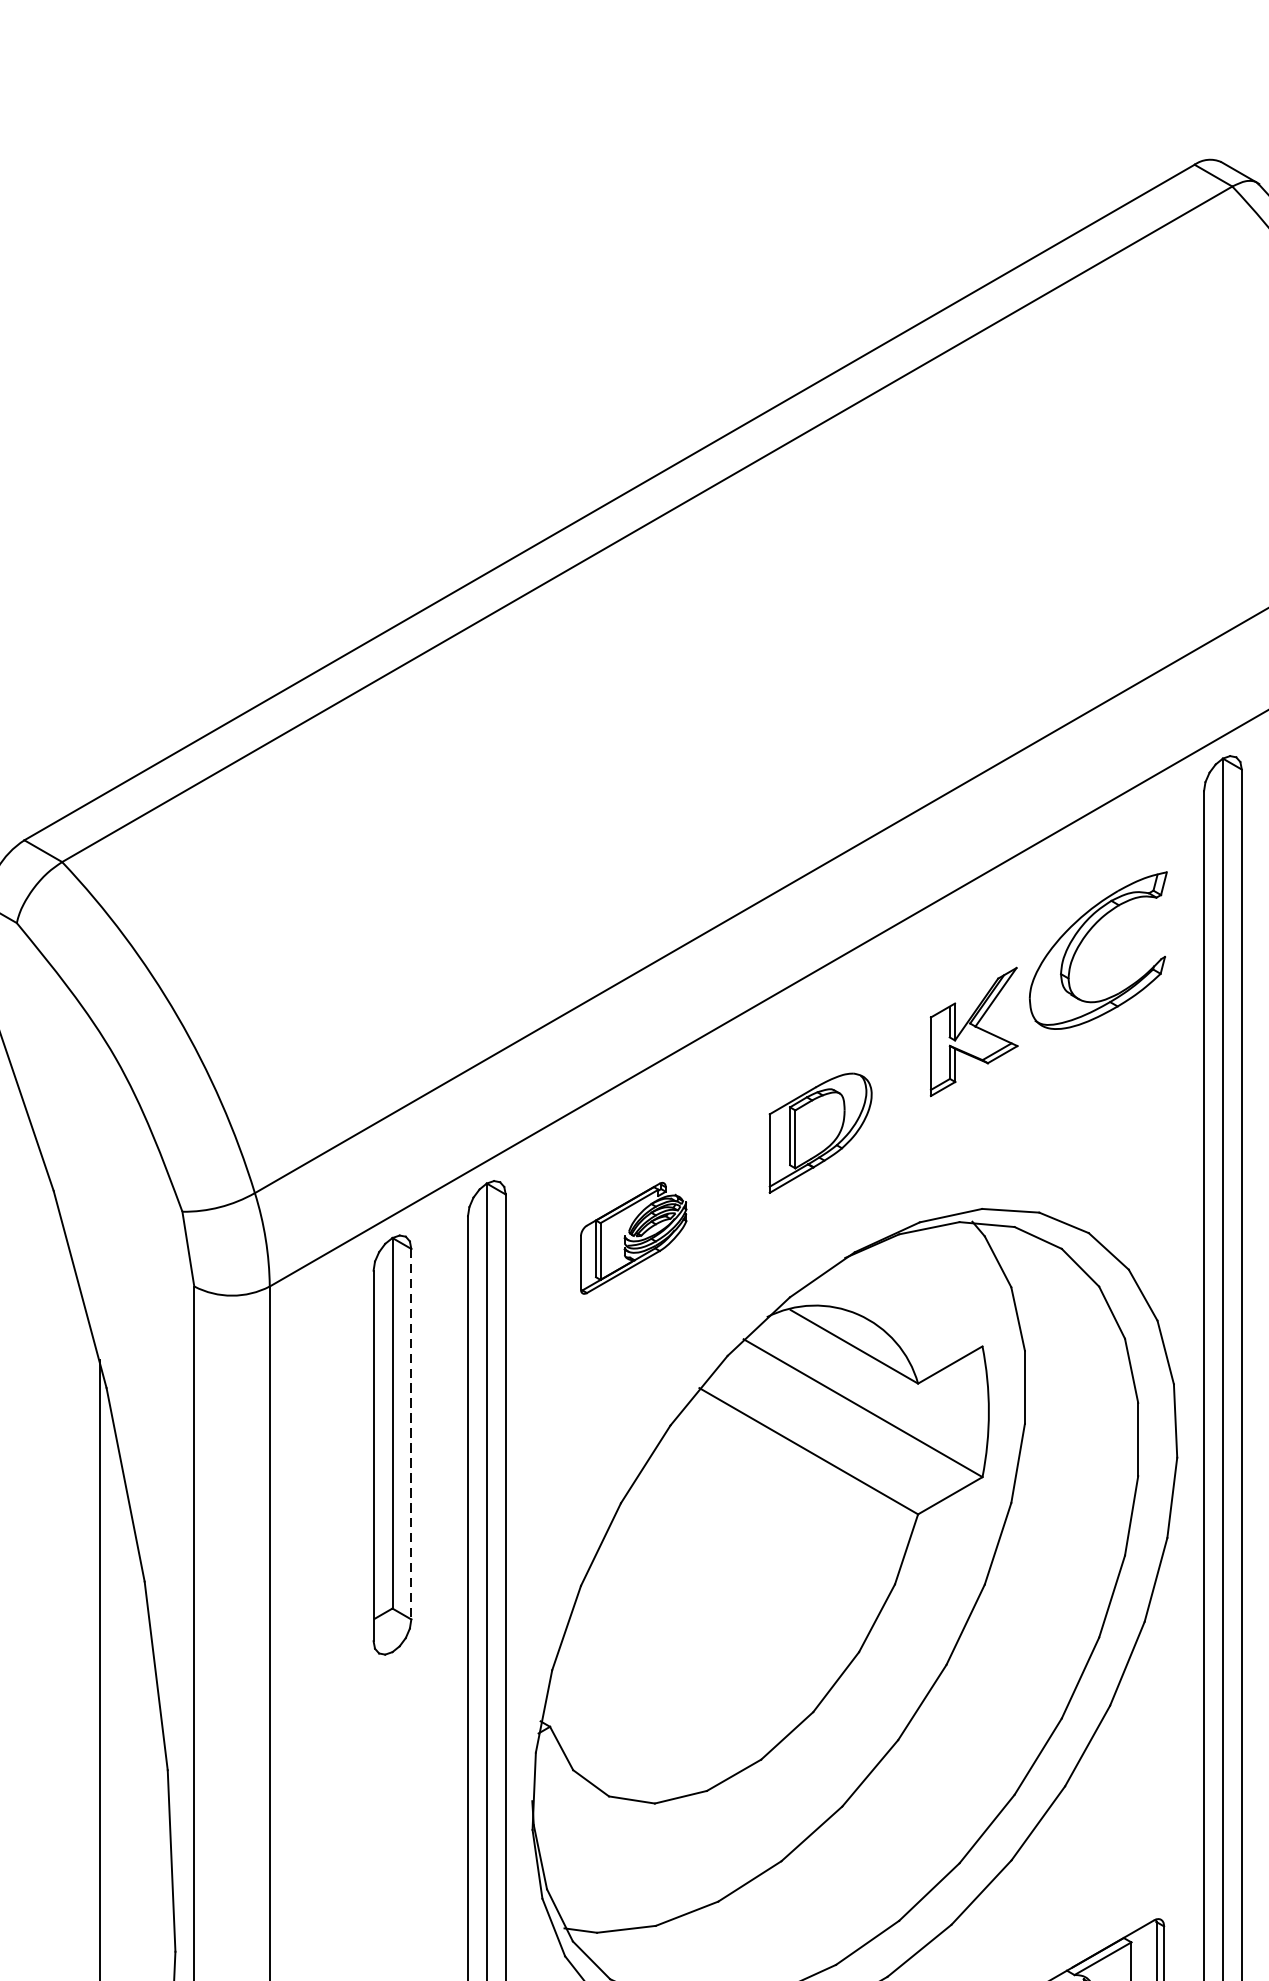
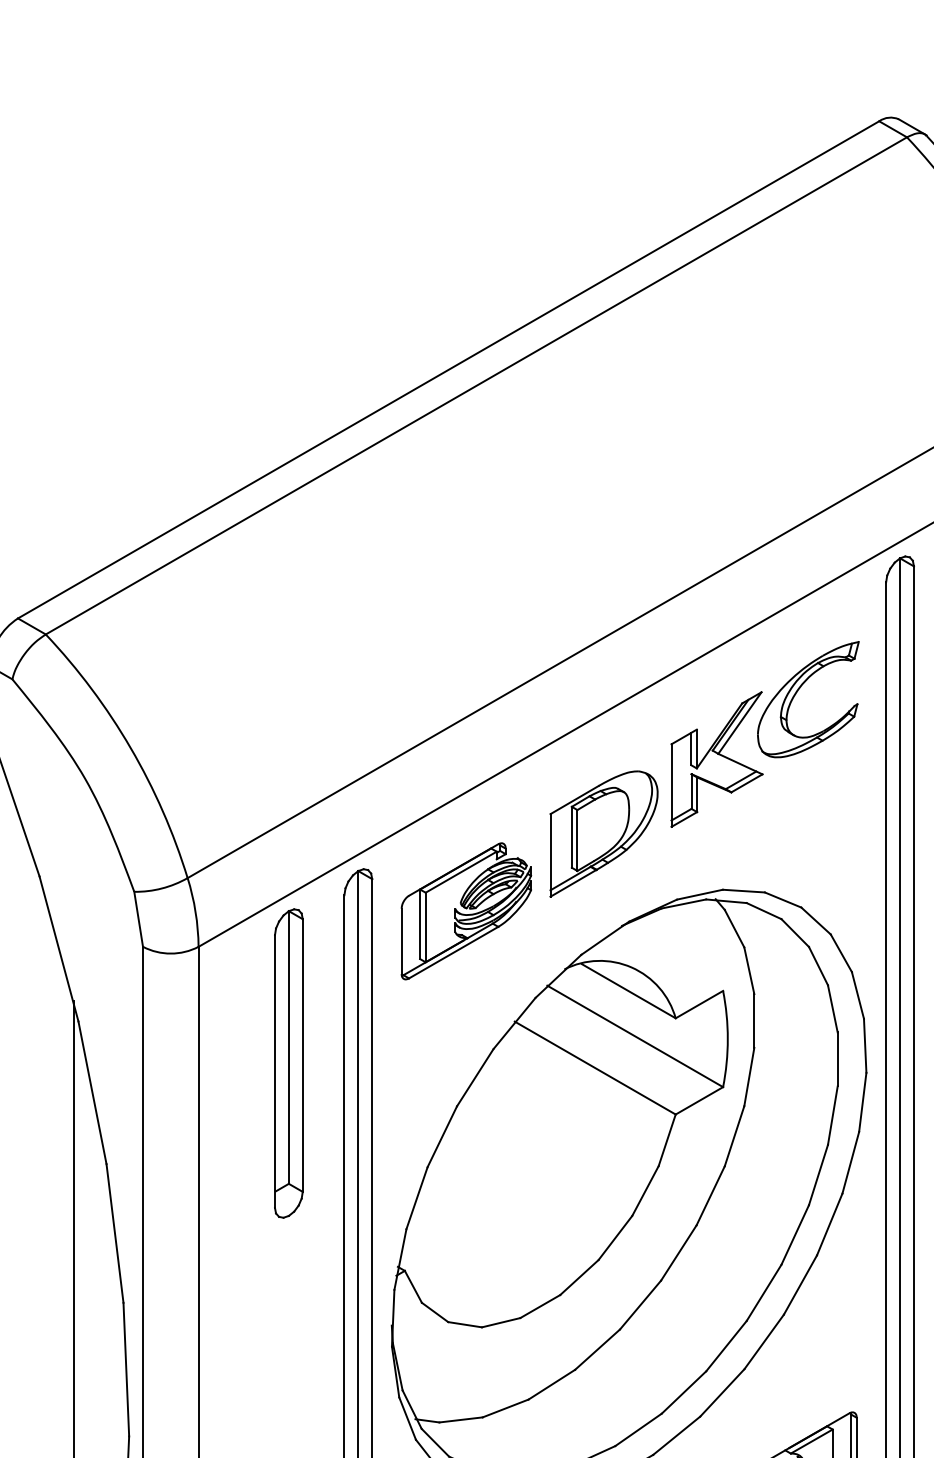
part: (973, 1031) -> (716, 759), size x1.43
part: (819, 1132) -> (603, 833), size x1.43
part: (633, 1238) -> (466, 911), size x1.67
line: (410, 1435) -> (302, 1056), dashed -> solid

